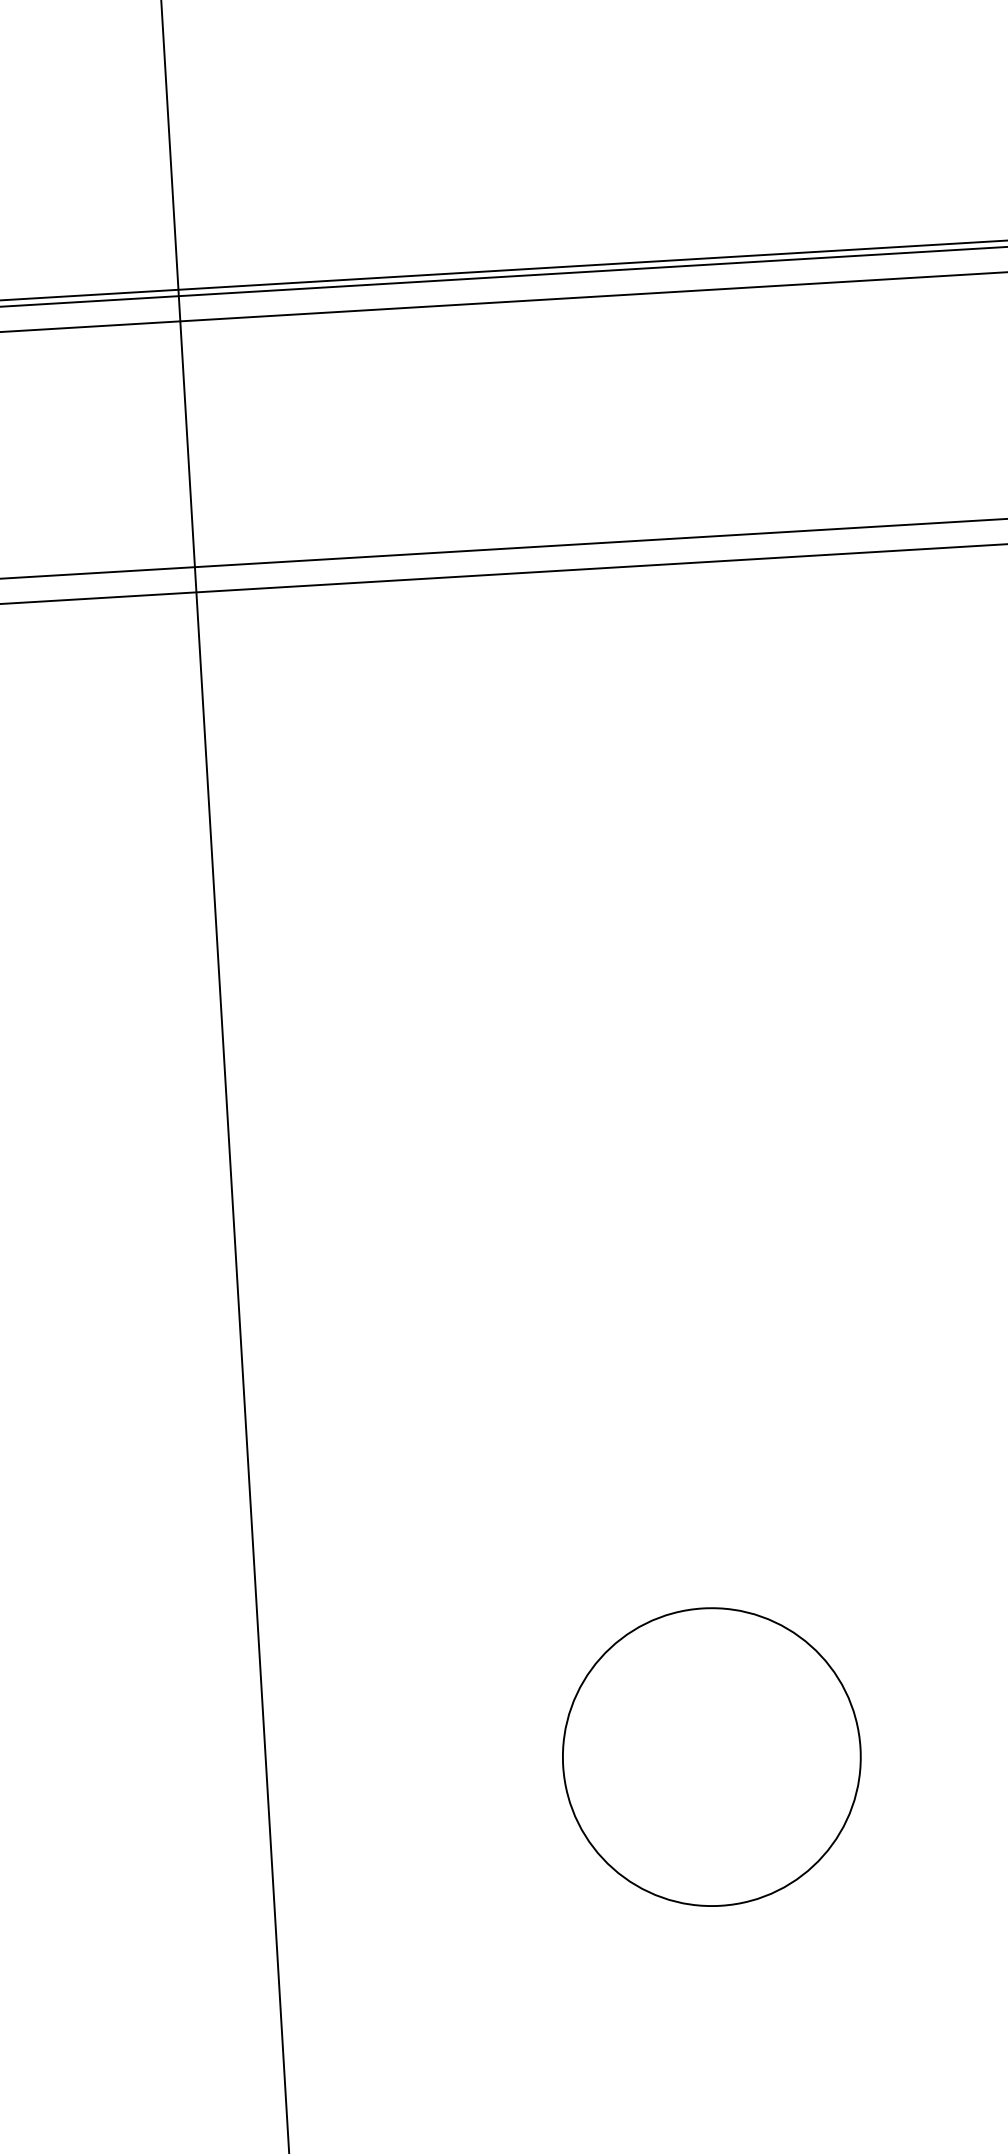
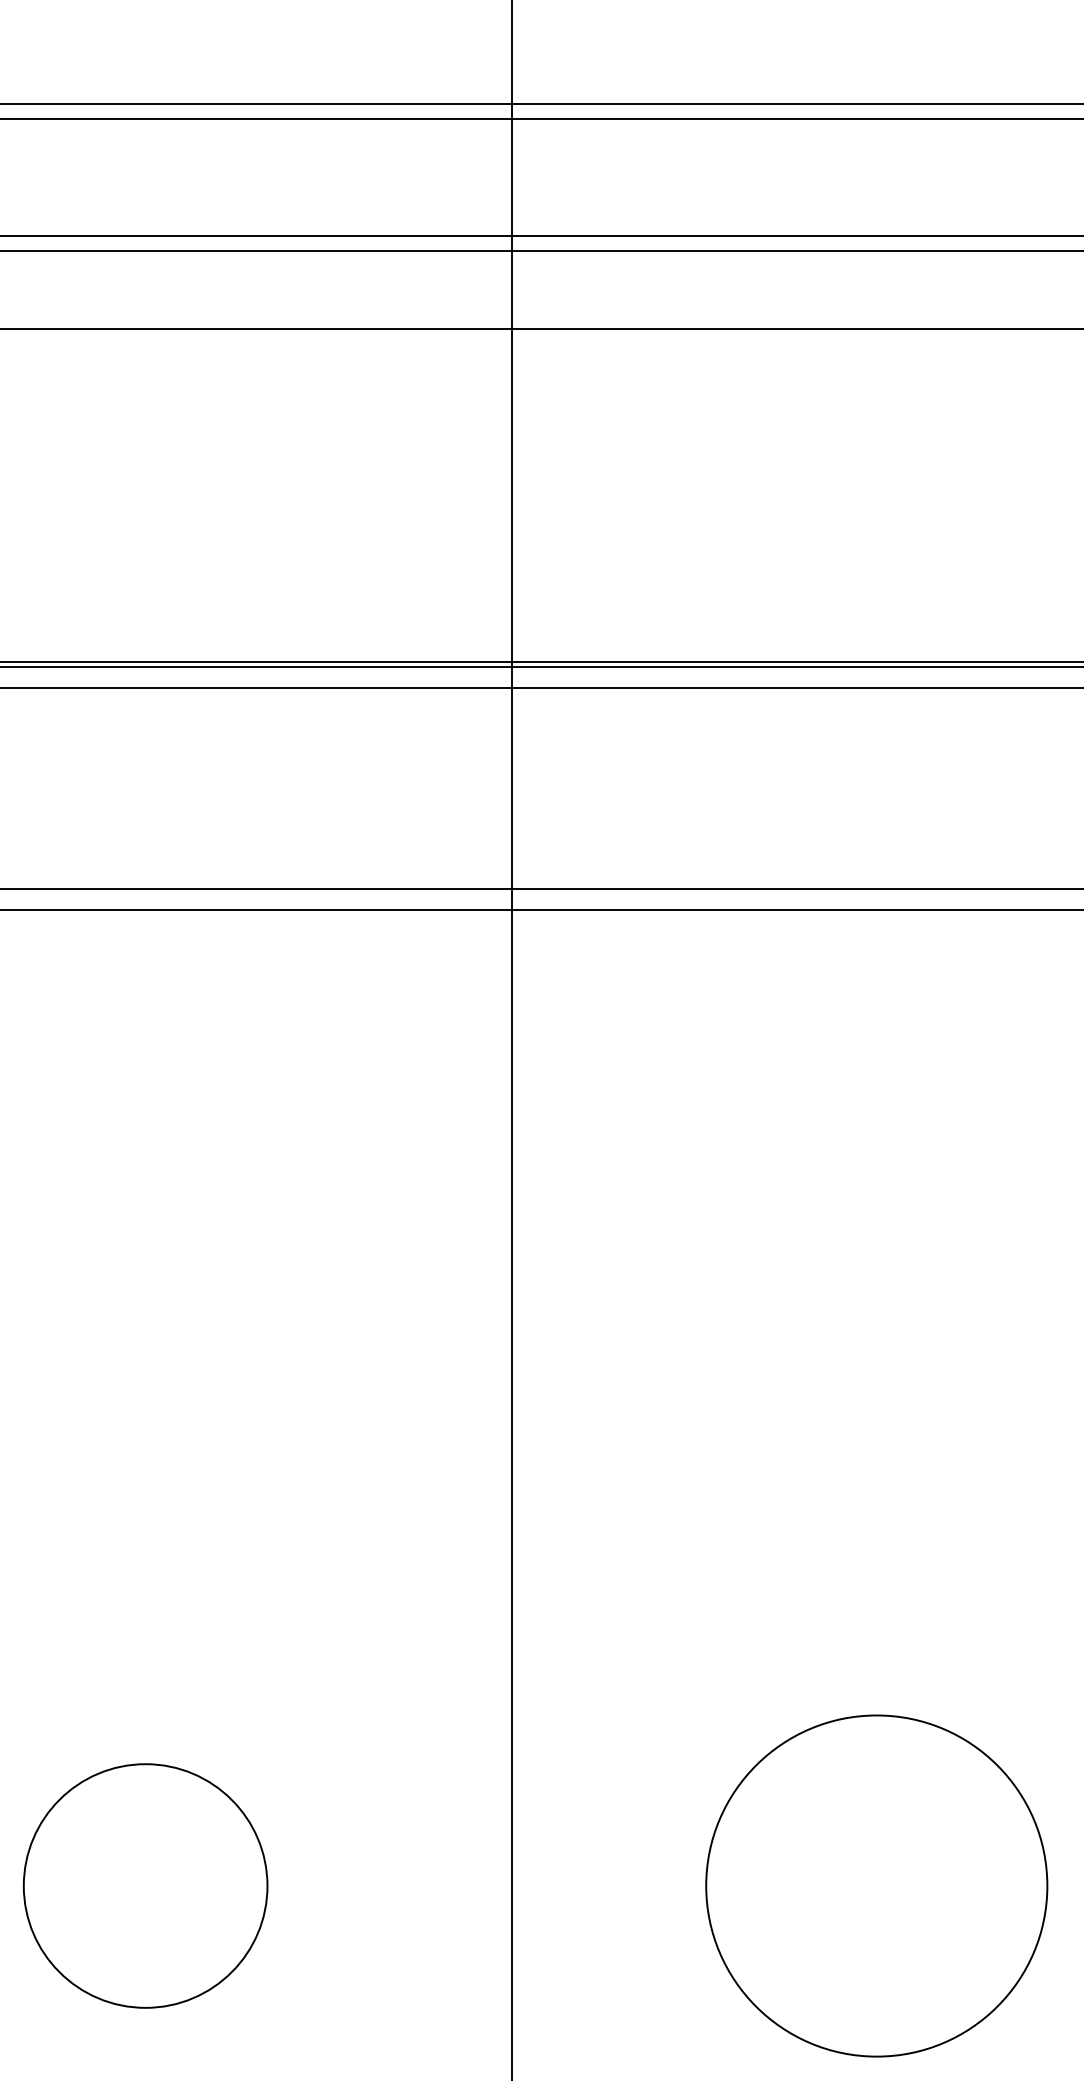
circle: (711, 1756) -> (876, 1885), size x1.4

